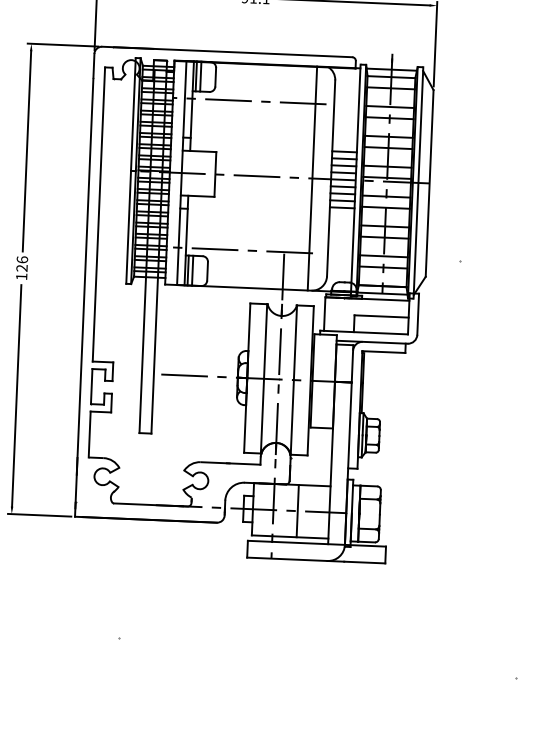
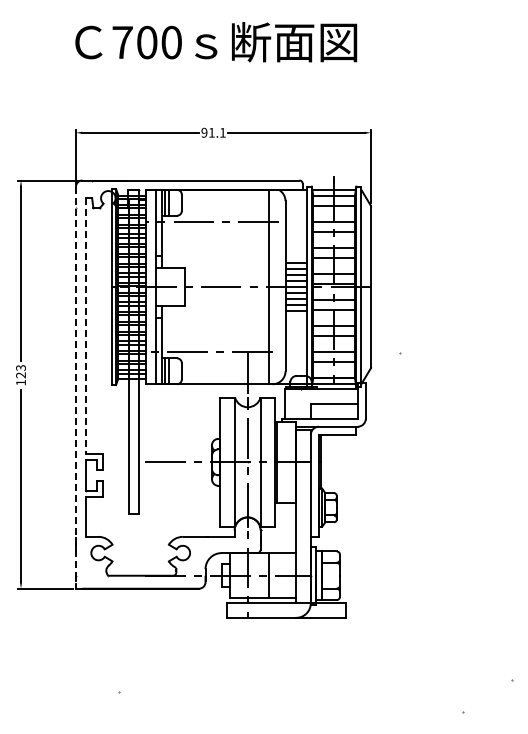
line: (98, 215) -> (85, 326), solid -> dashed
text: (21, 260) -> (20, 368), 126 -> 123
line: (84, 284) -> (75, 387), solid -> dashed

